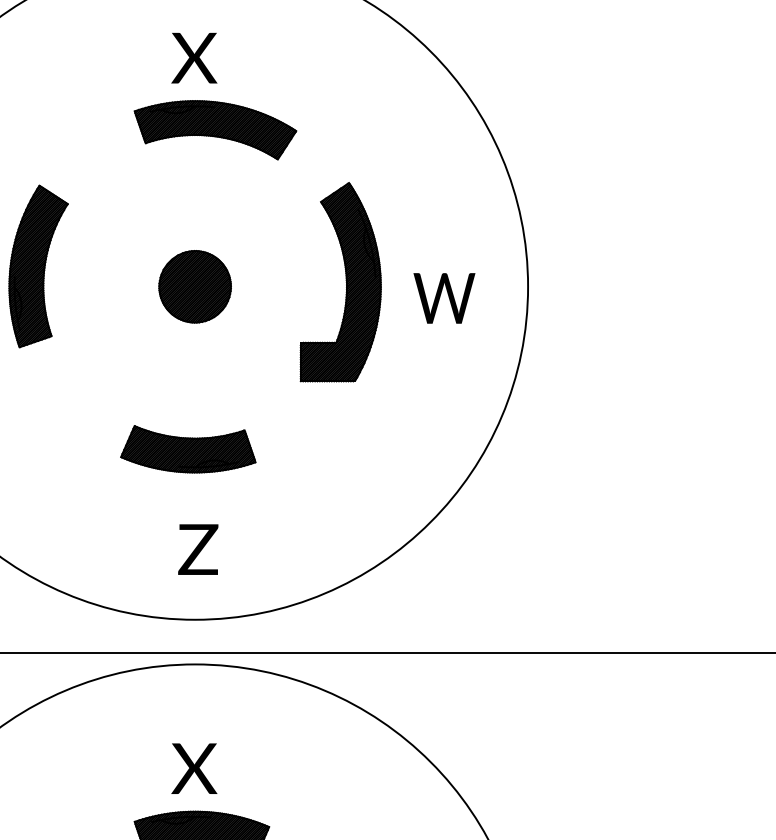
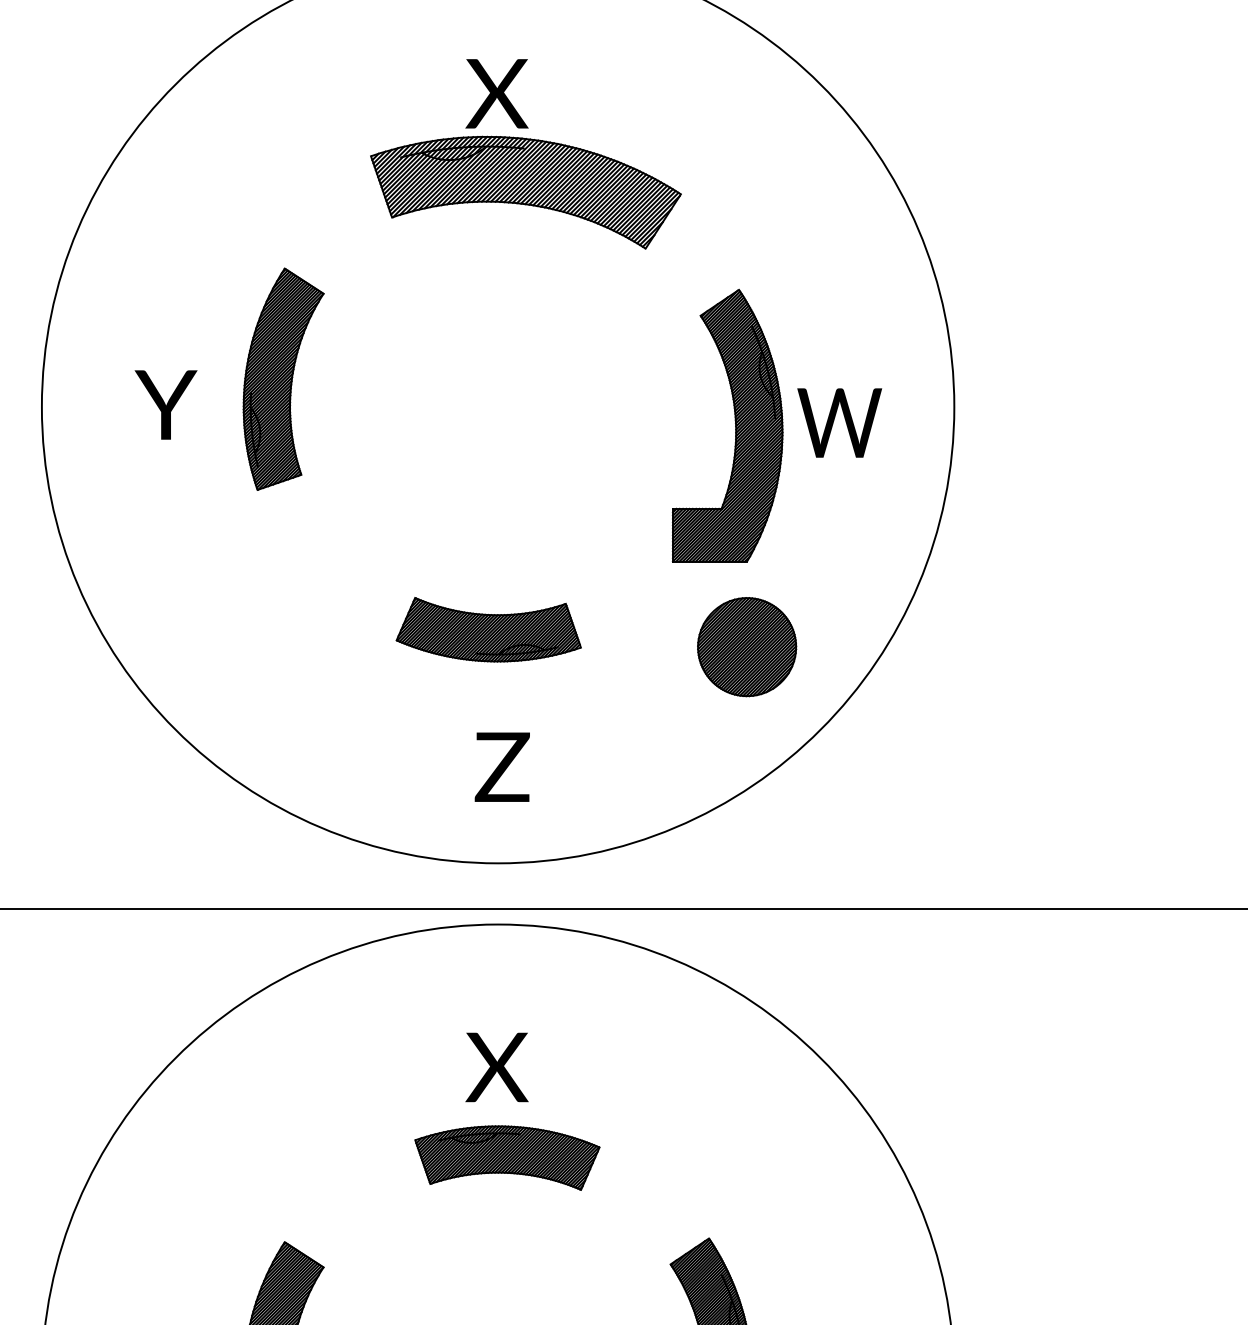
part: (215, 130) -> (525, 192), size x1.4
part: (346, 281) -> (735, 425), moved
part: (195, 287) -> (747, 647), moved

